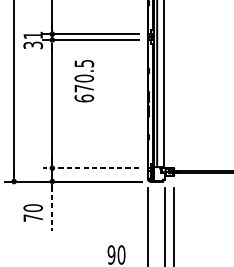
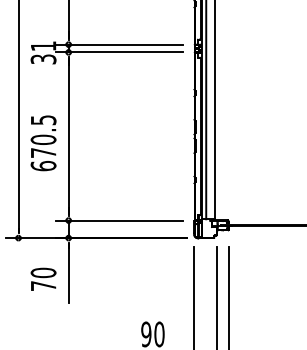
text: (84, 81) -> (43, 143), moved
line: (90, 168) -> (118, 220), dashed -> solid
line: (52, 209) -> (68, 274), dashed -> solid

